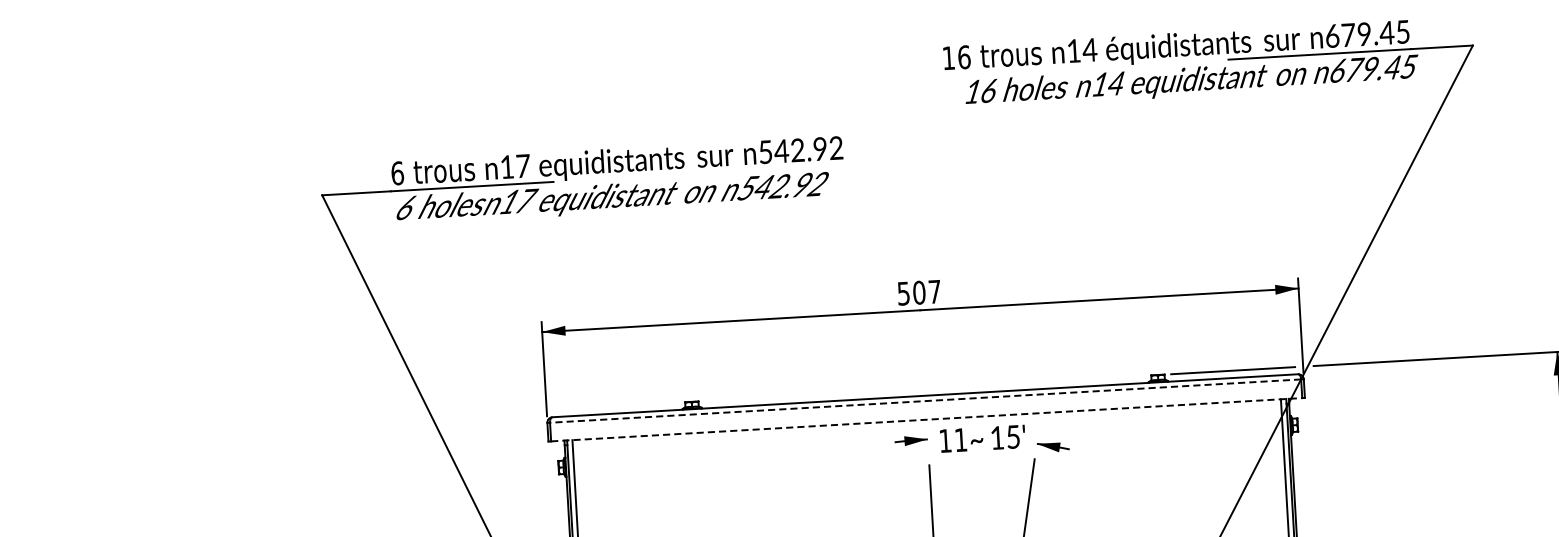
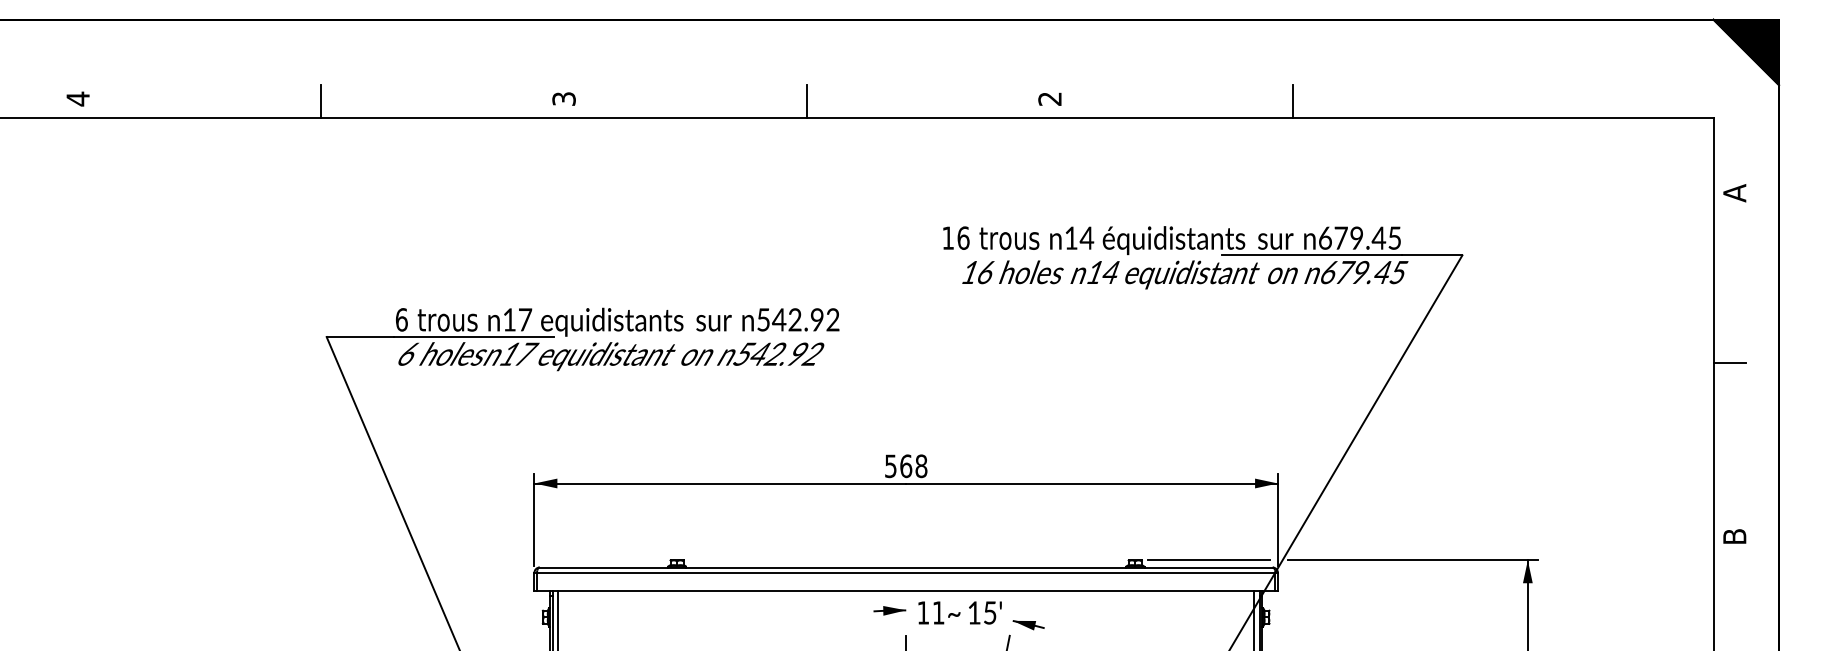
text: (926, 292) -> (913, 466), 507 -> 568
line: (924, 400) -> (905, 572), dashed -> solid
line: (927, 420) -> (906, 591), dashed -> solid

